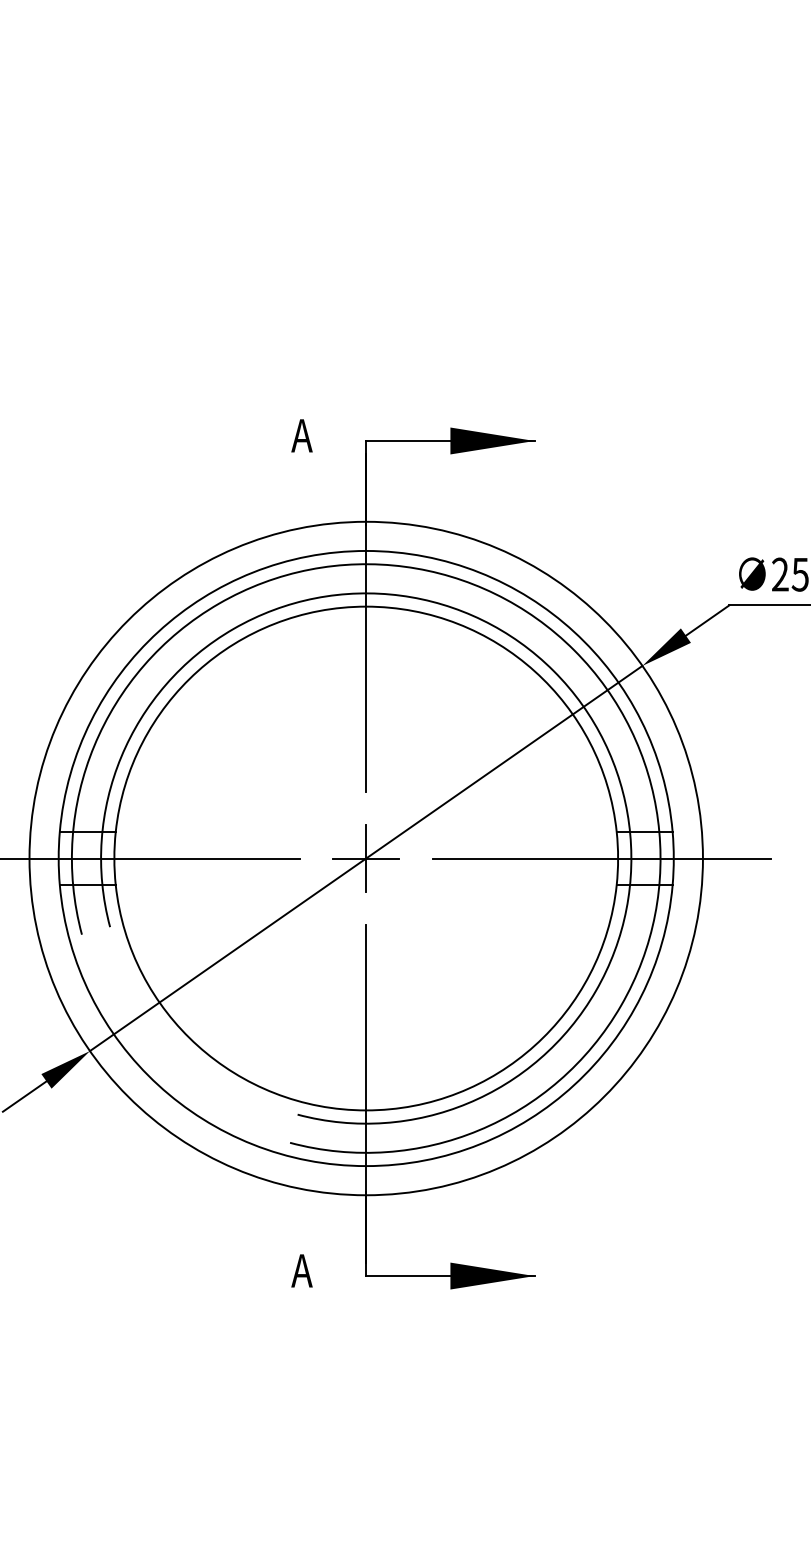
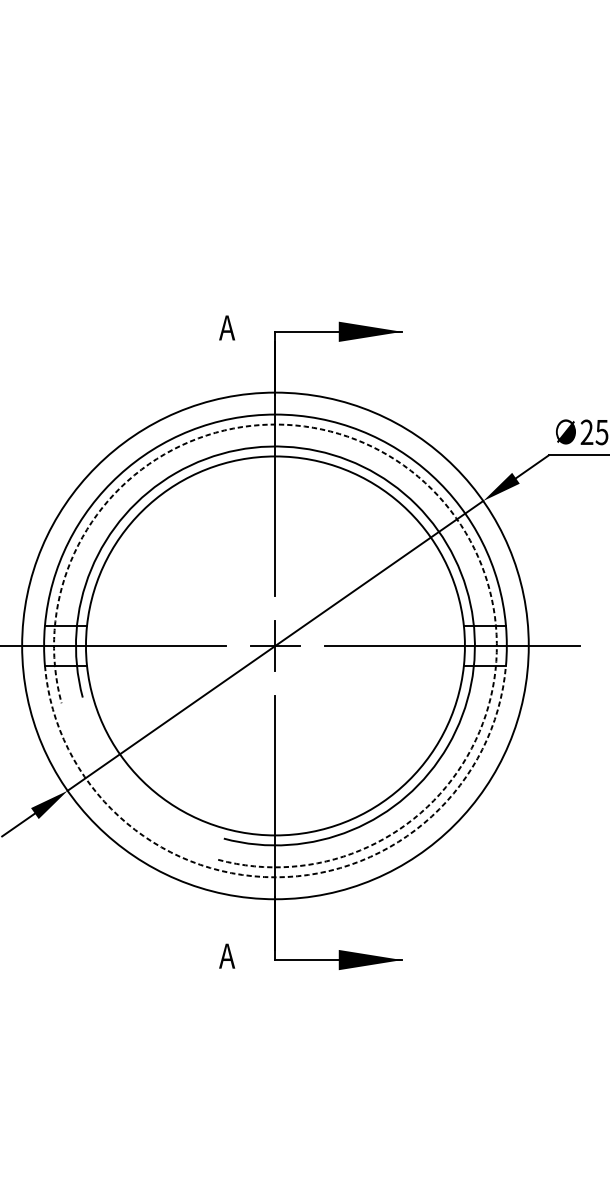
arc: (574, 650) -> (432, 489), solid -> dashed
arc: (366, 1166) -> (275, 877), solid -> dashed

